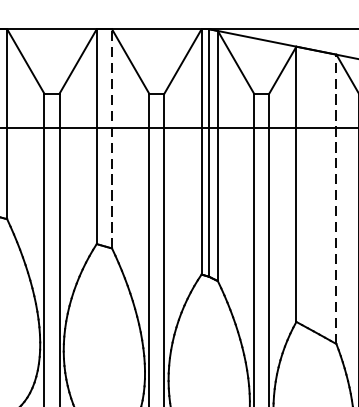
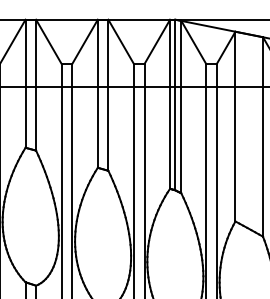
line: (112, 139) -> (108, 95), dashed -> solid
line: (337, 198) -> (263, 136), dashed -> solid

